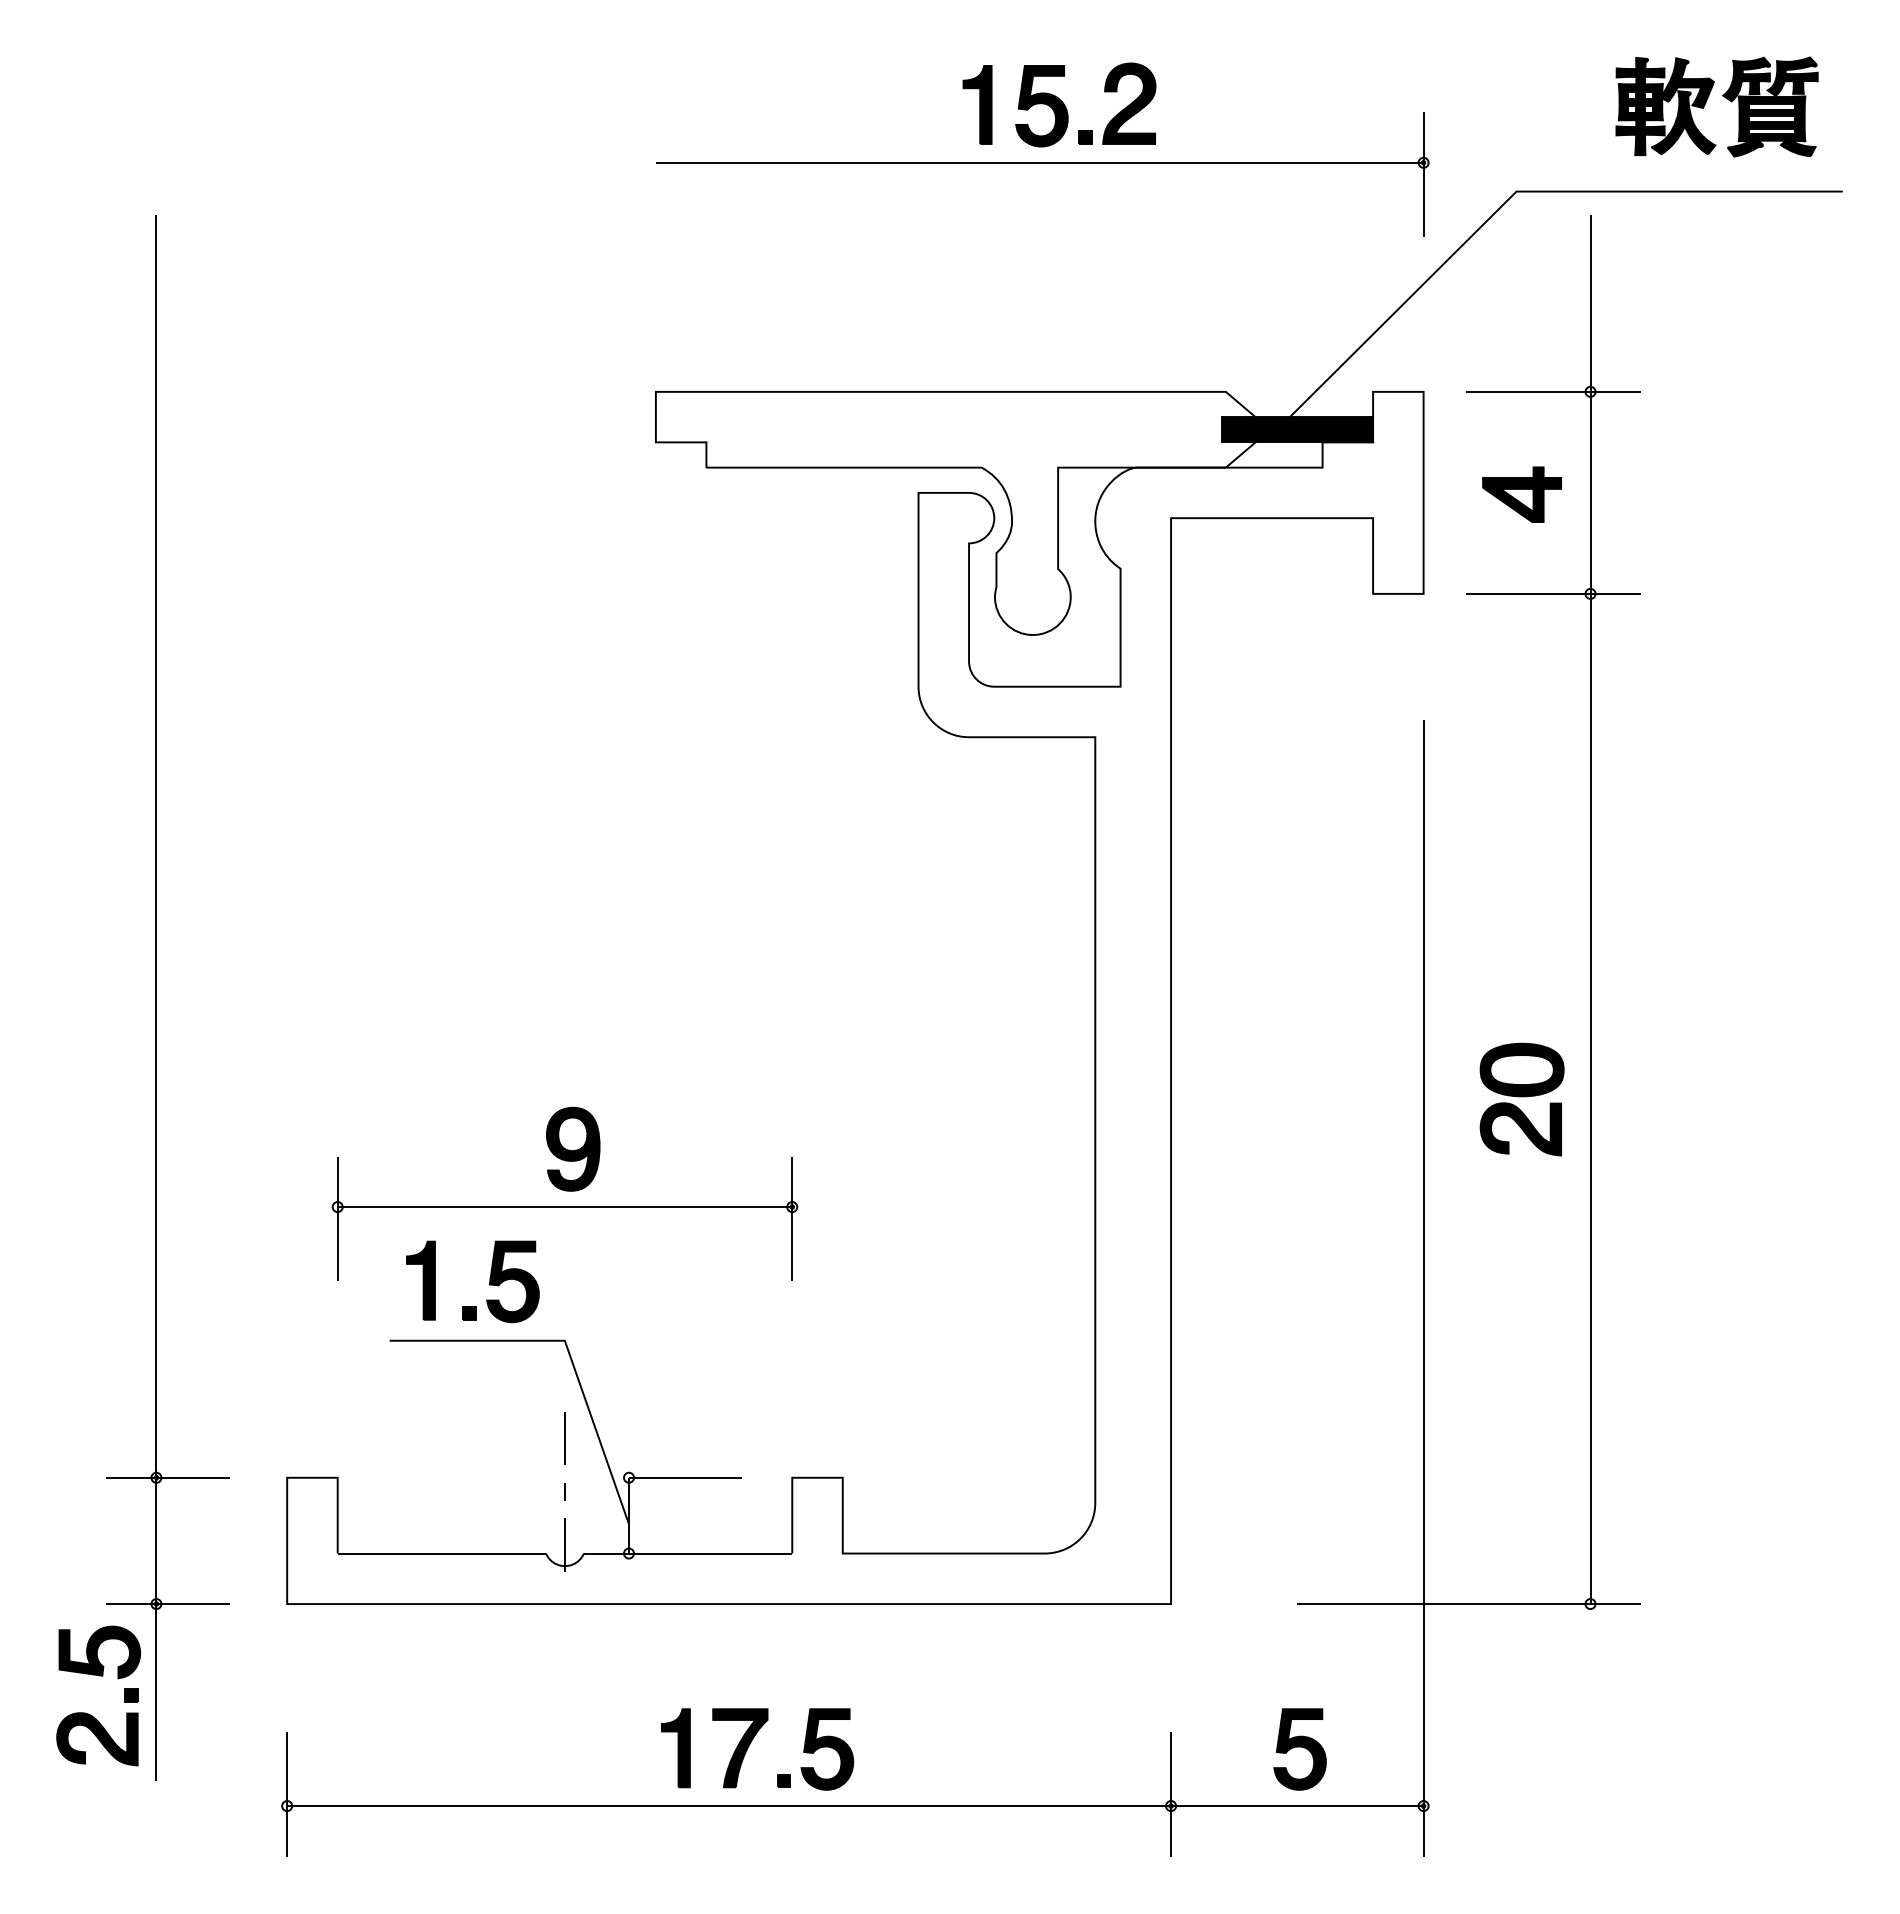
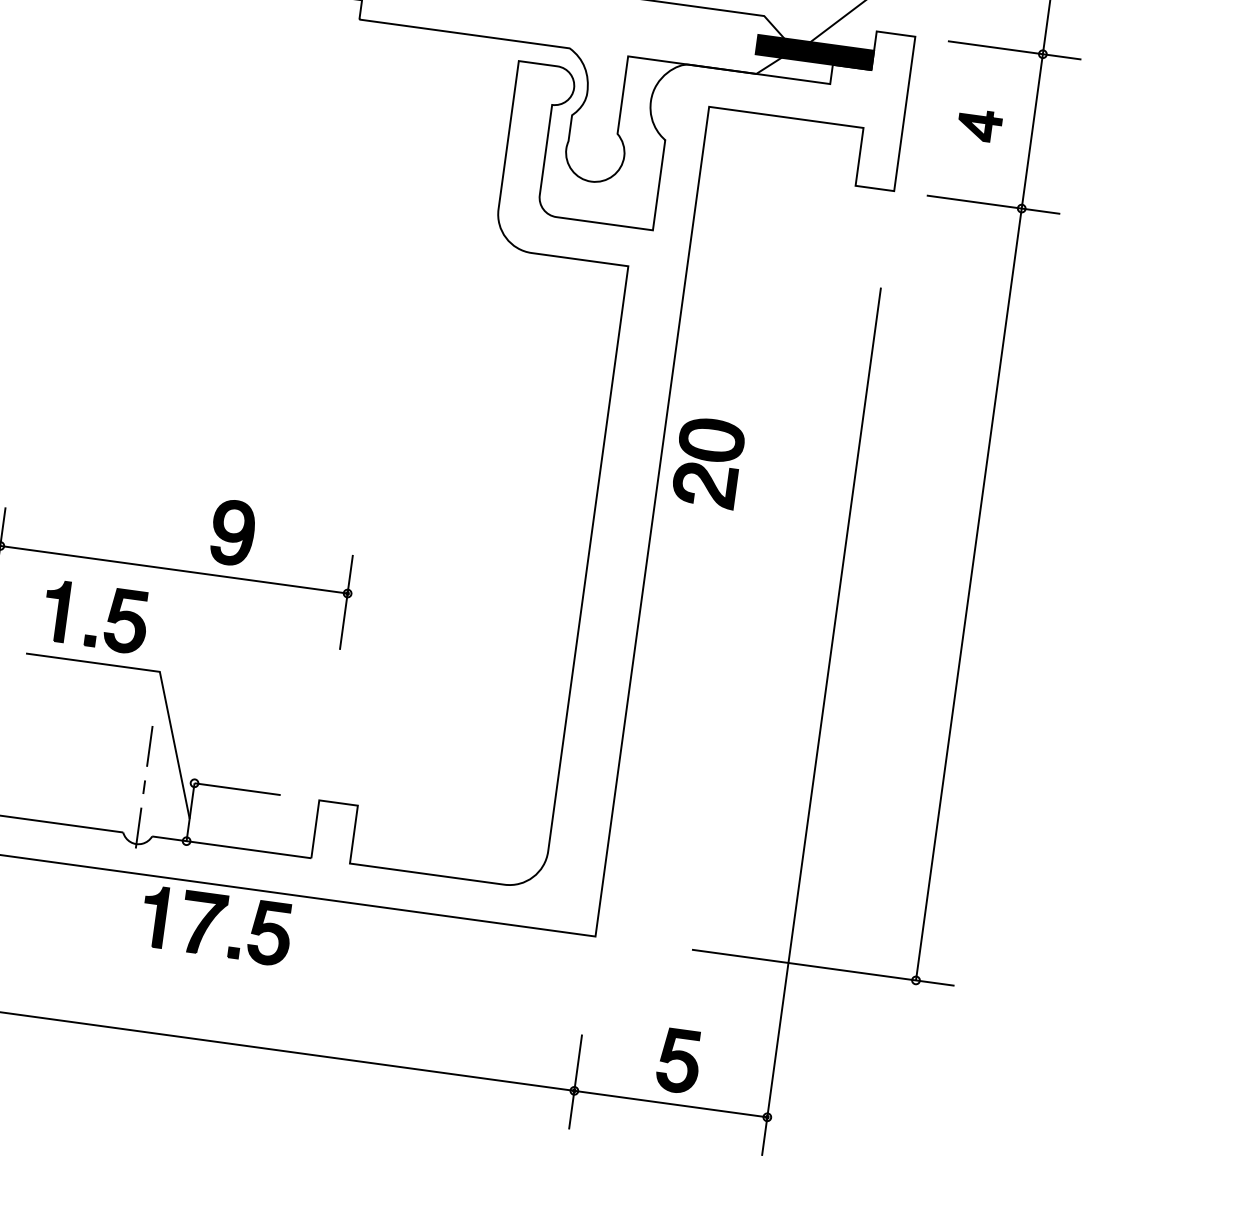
part: (1521, 494) -> (979, 125), size x0.7
part: (1521, 1099) -> (708, 462), moved
part: (573, 1148) -> (233, 532), moved
part: (749, 1746) -> (210, 923), moved

